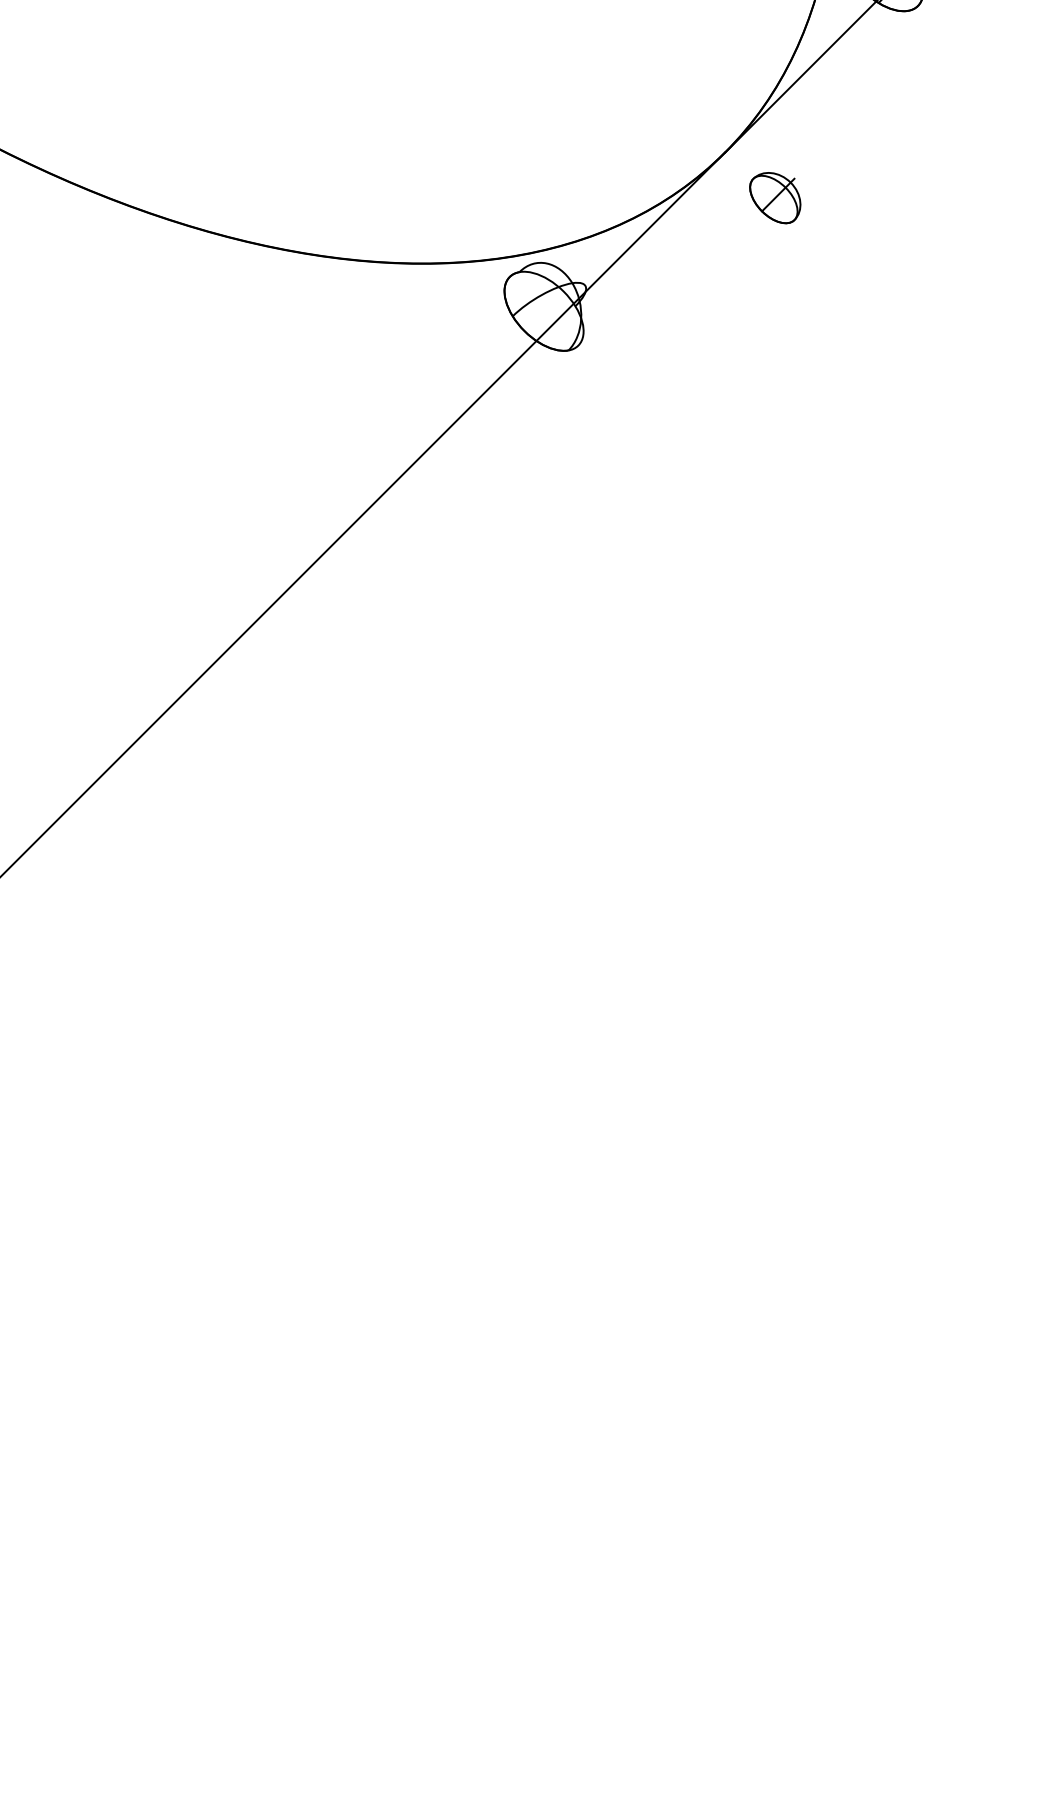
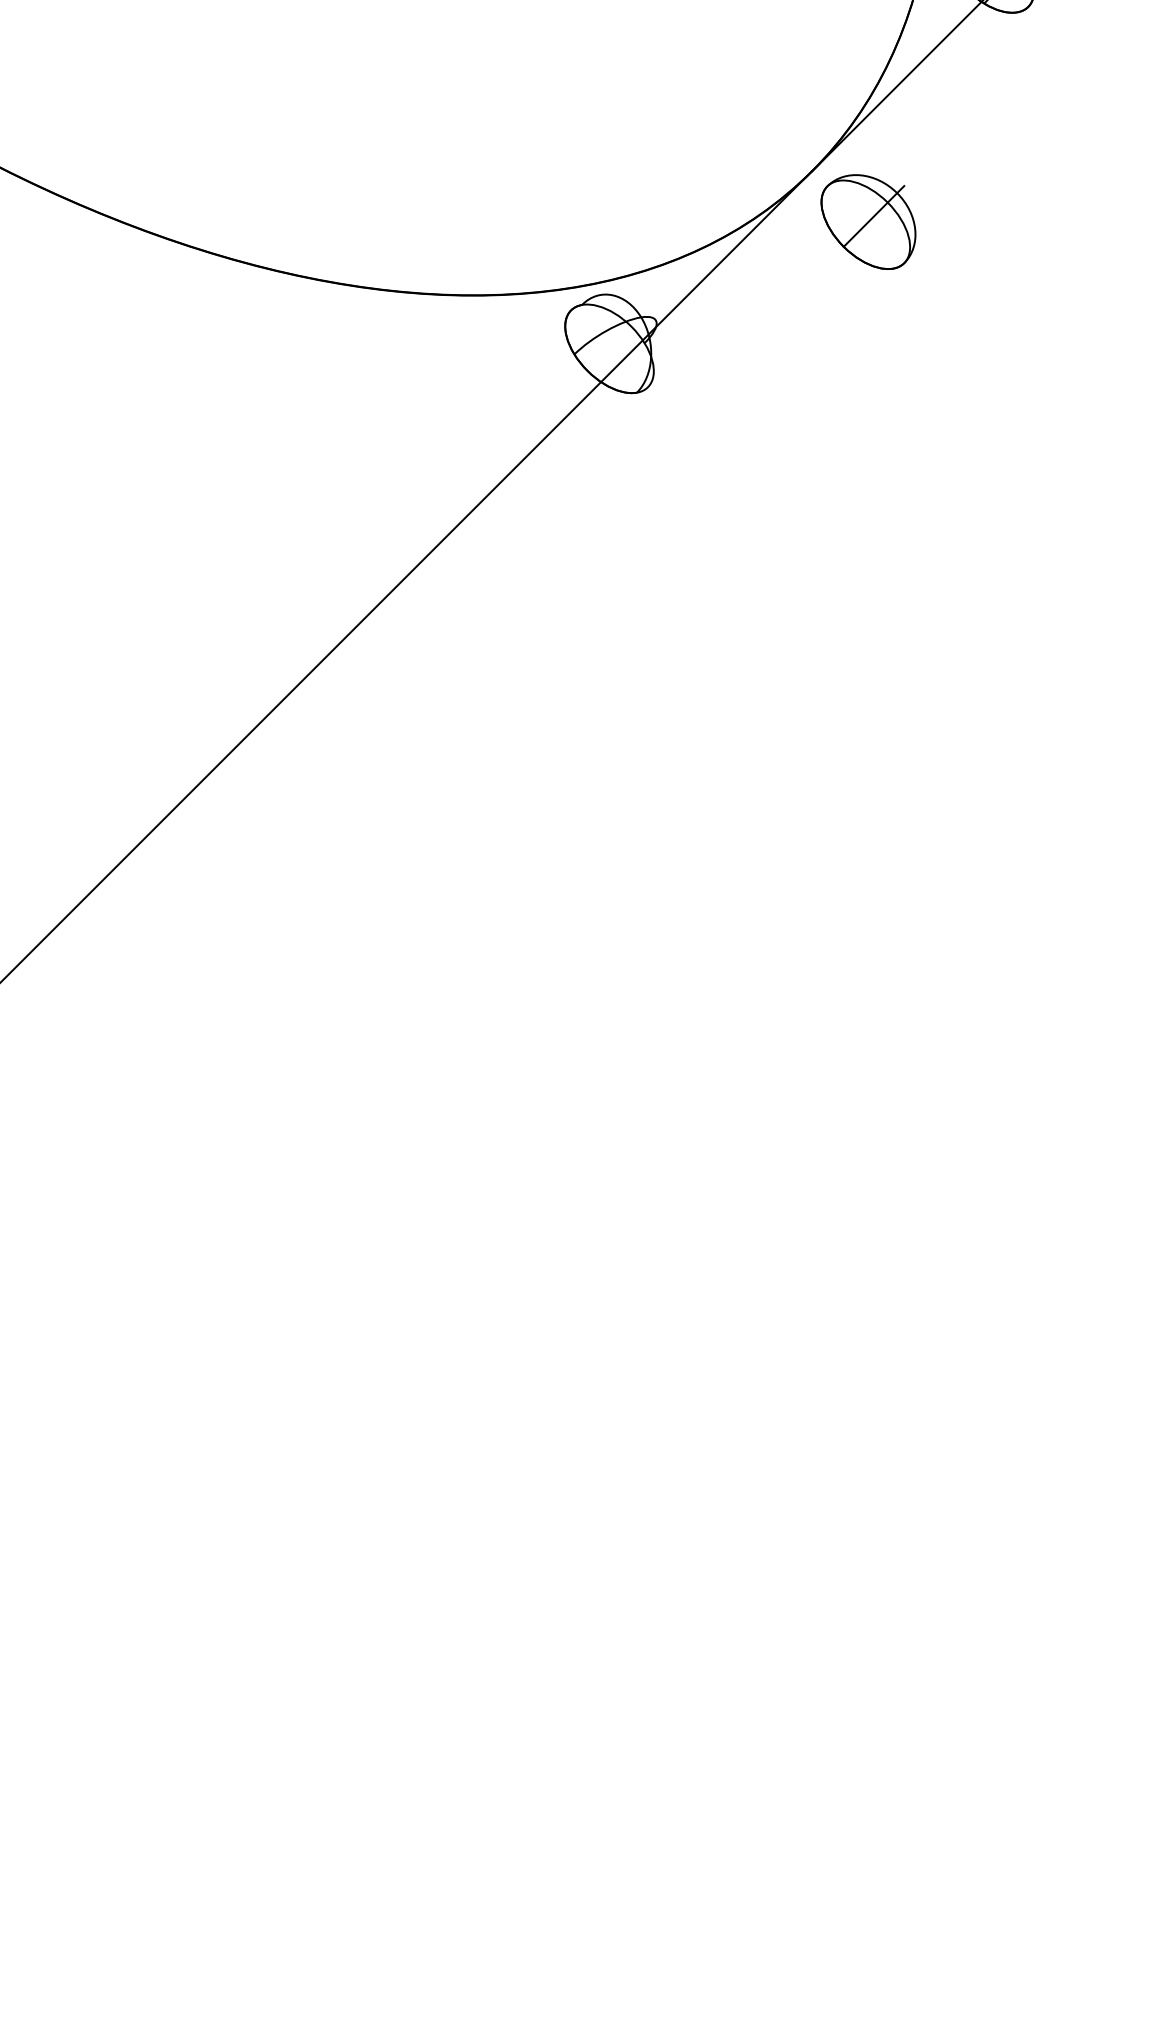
part: (775, 197) -> (868, 221), size x1.67

